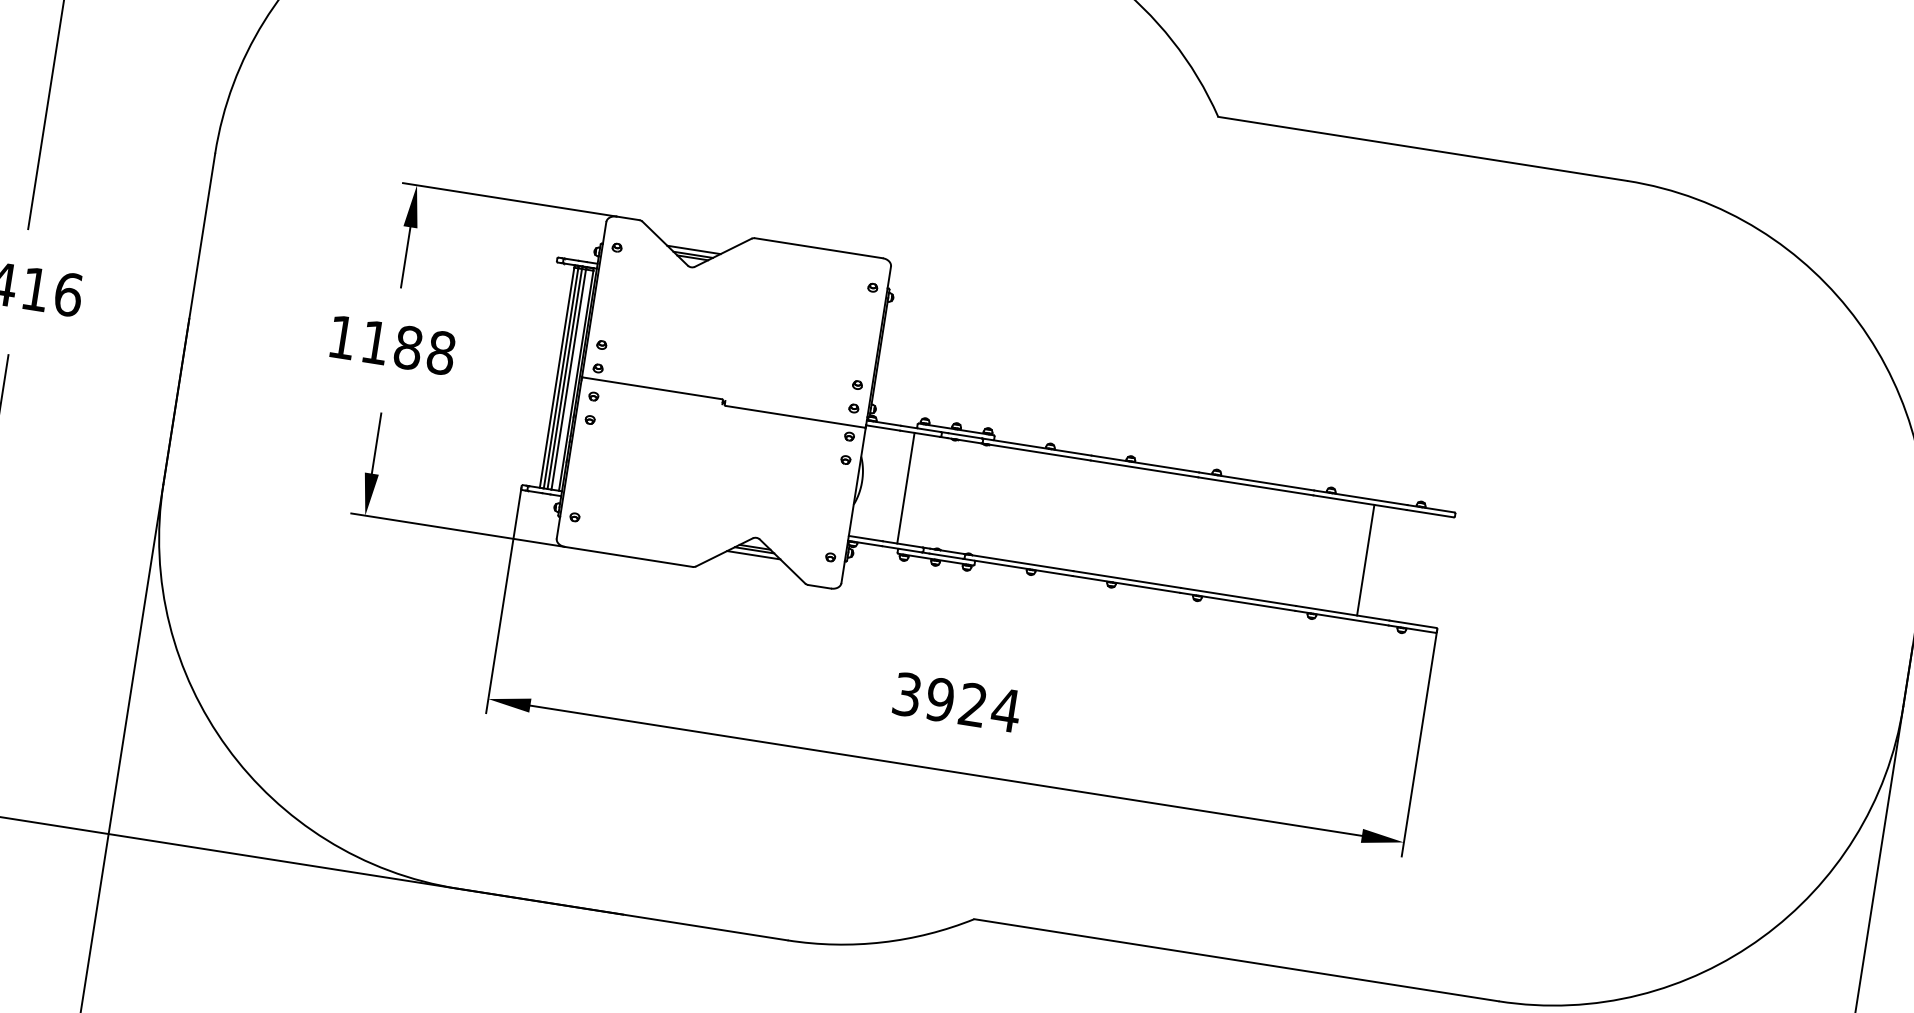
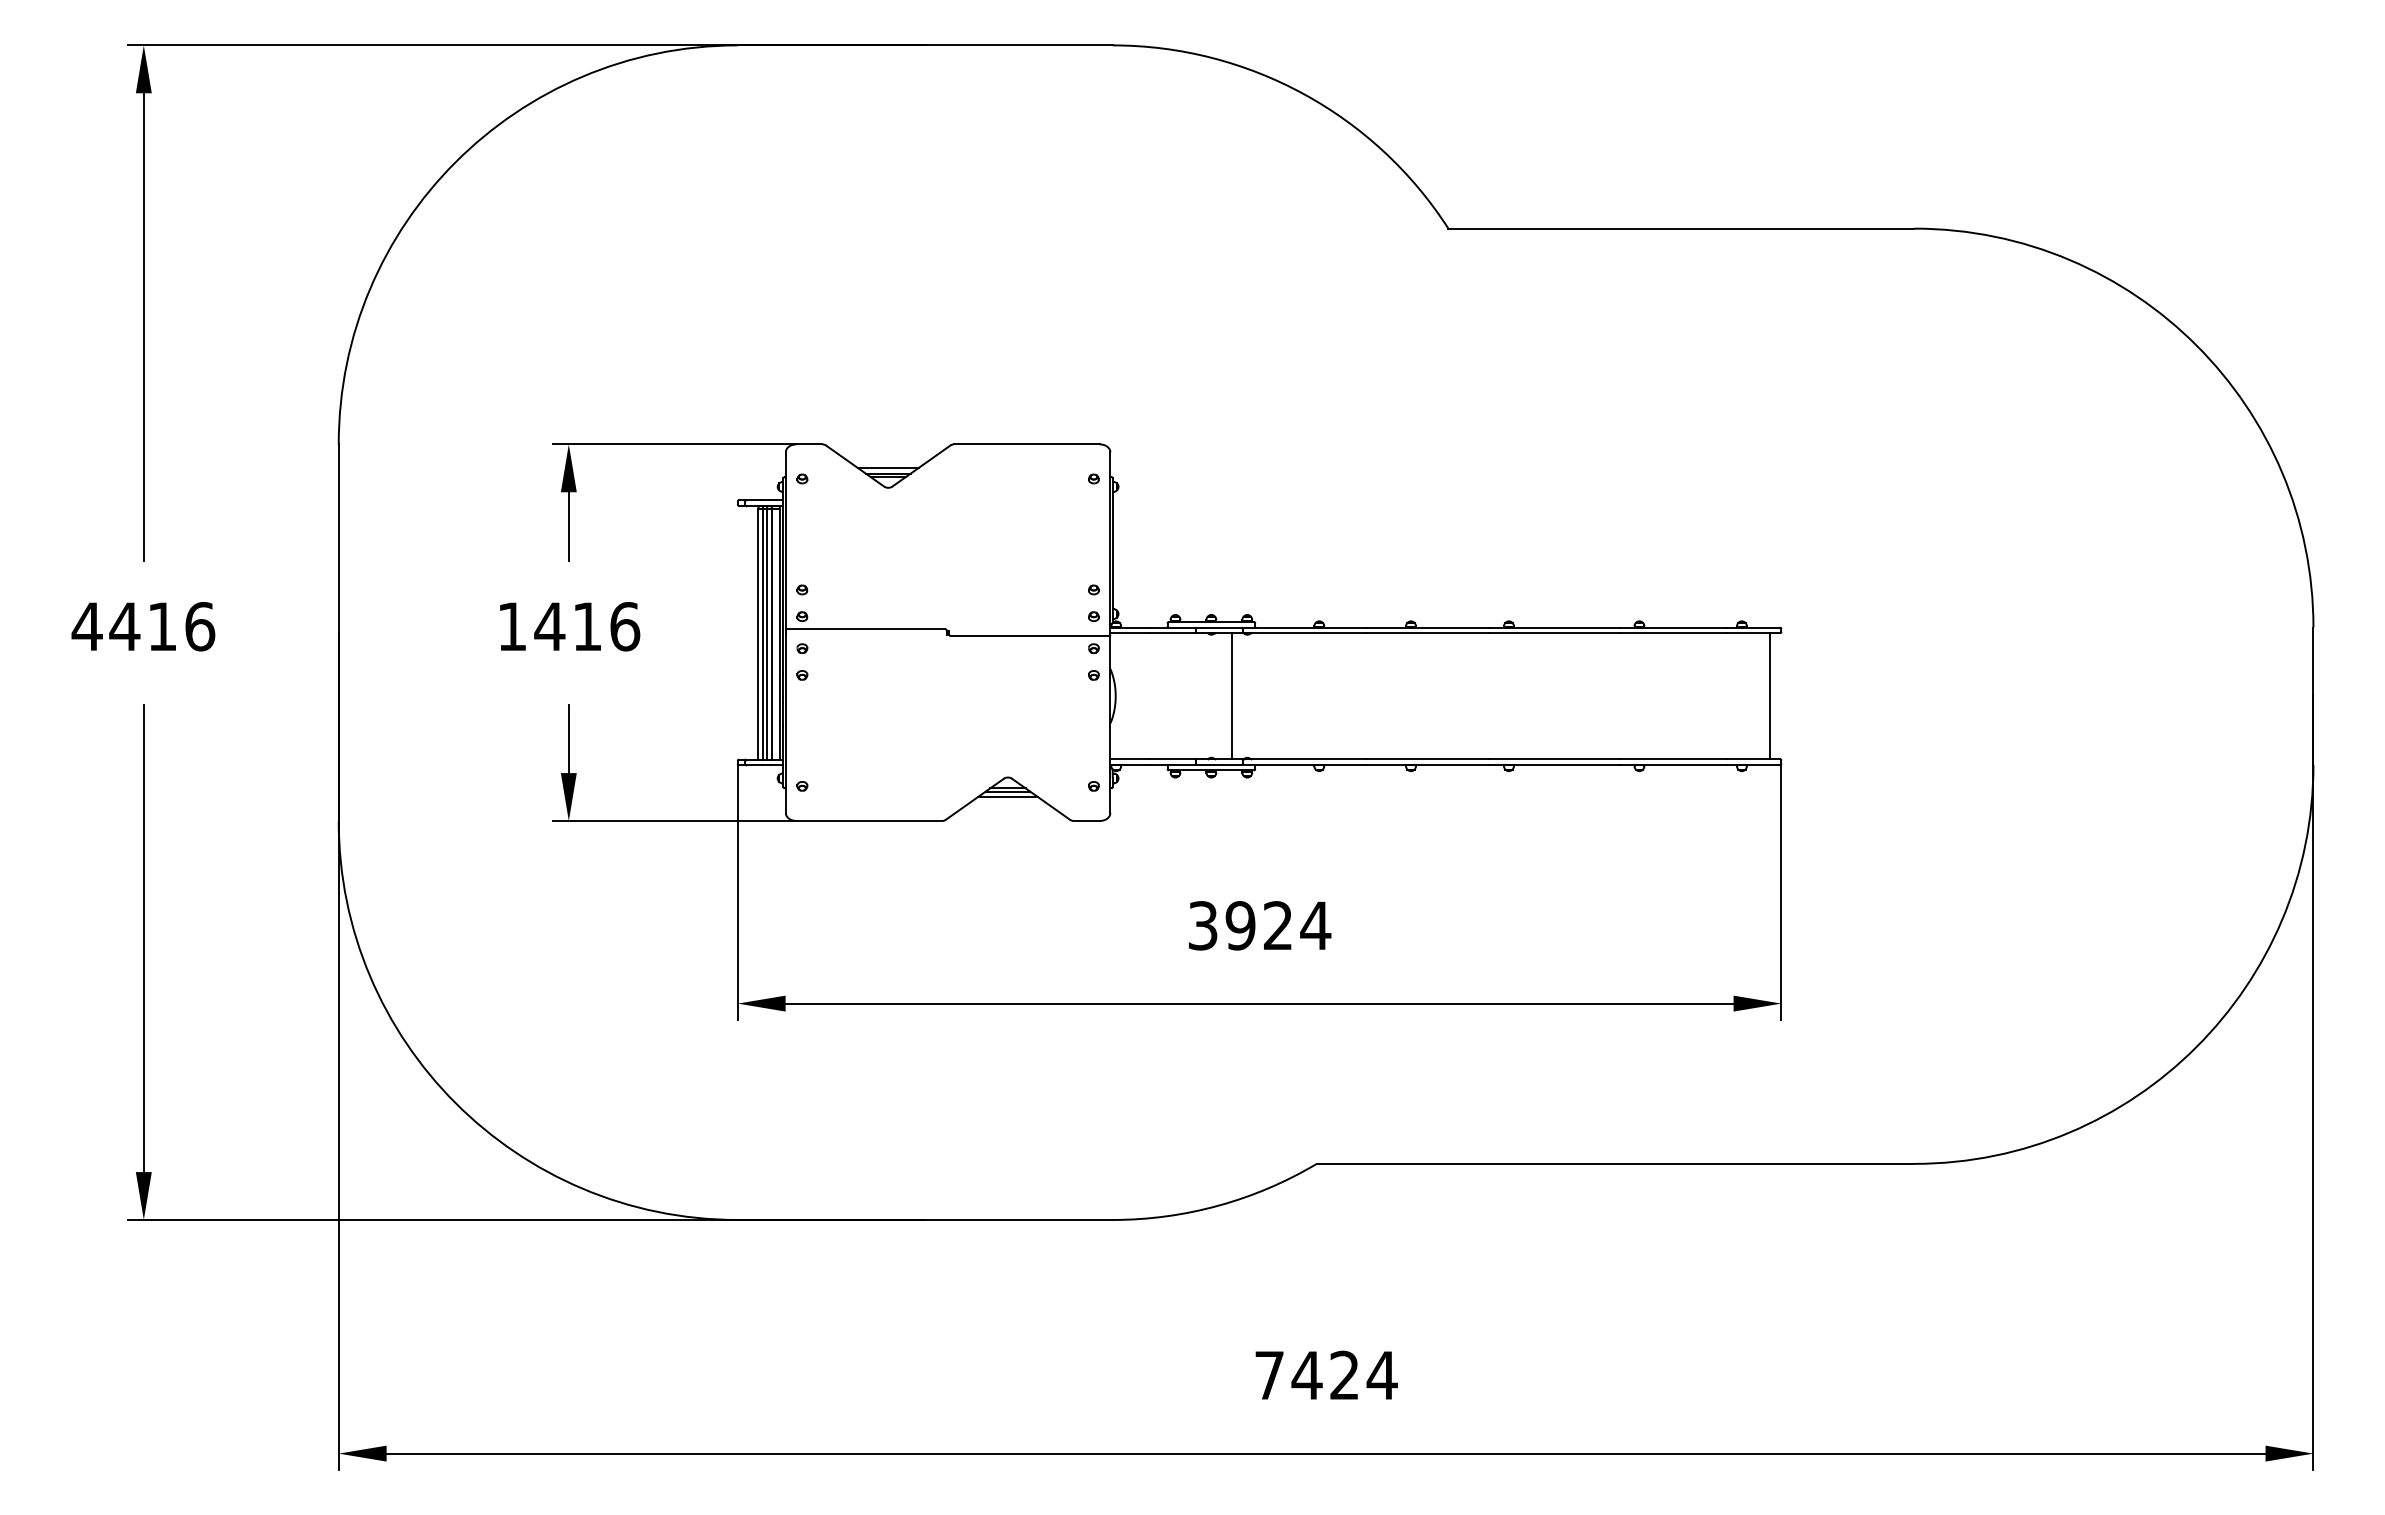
text: (408, 347) -> (587, 626), 1188 -> 1416
line: (905, 488) -> (1231, 696), moved
line: (1365, 560) -> (1769, 696), moved

